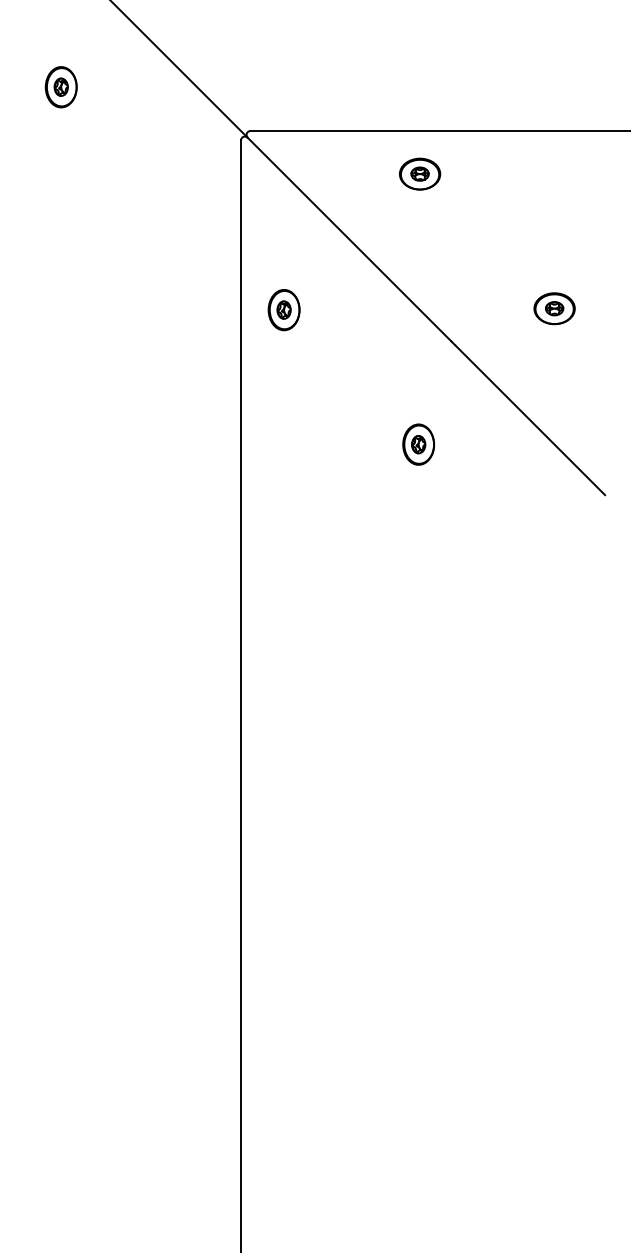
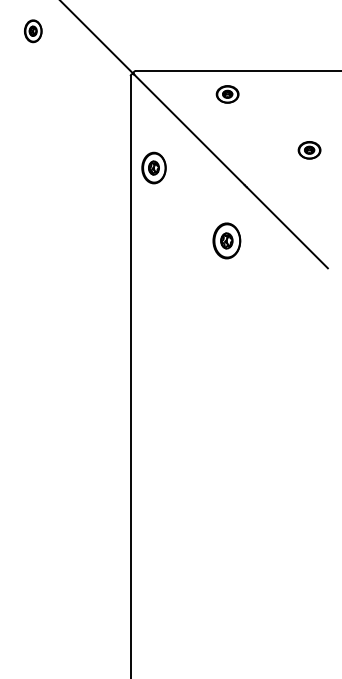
part: (61, 87) -> (33, 31), moved
part: (283, 309) -> (153, 167), size x1.4
part: (554, 309) -> (309, 150), moved
part: (417, 443) -> (226, 240), size x1.6

